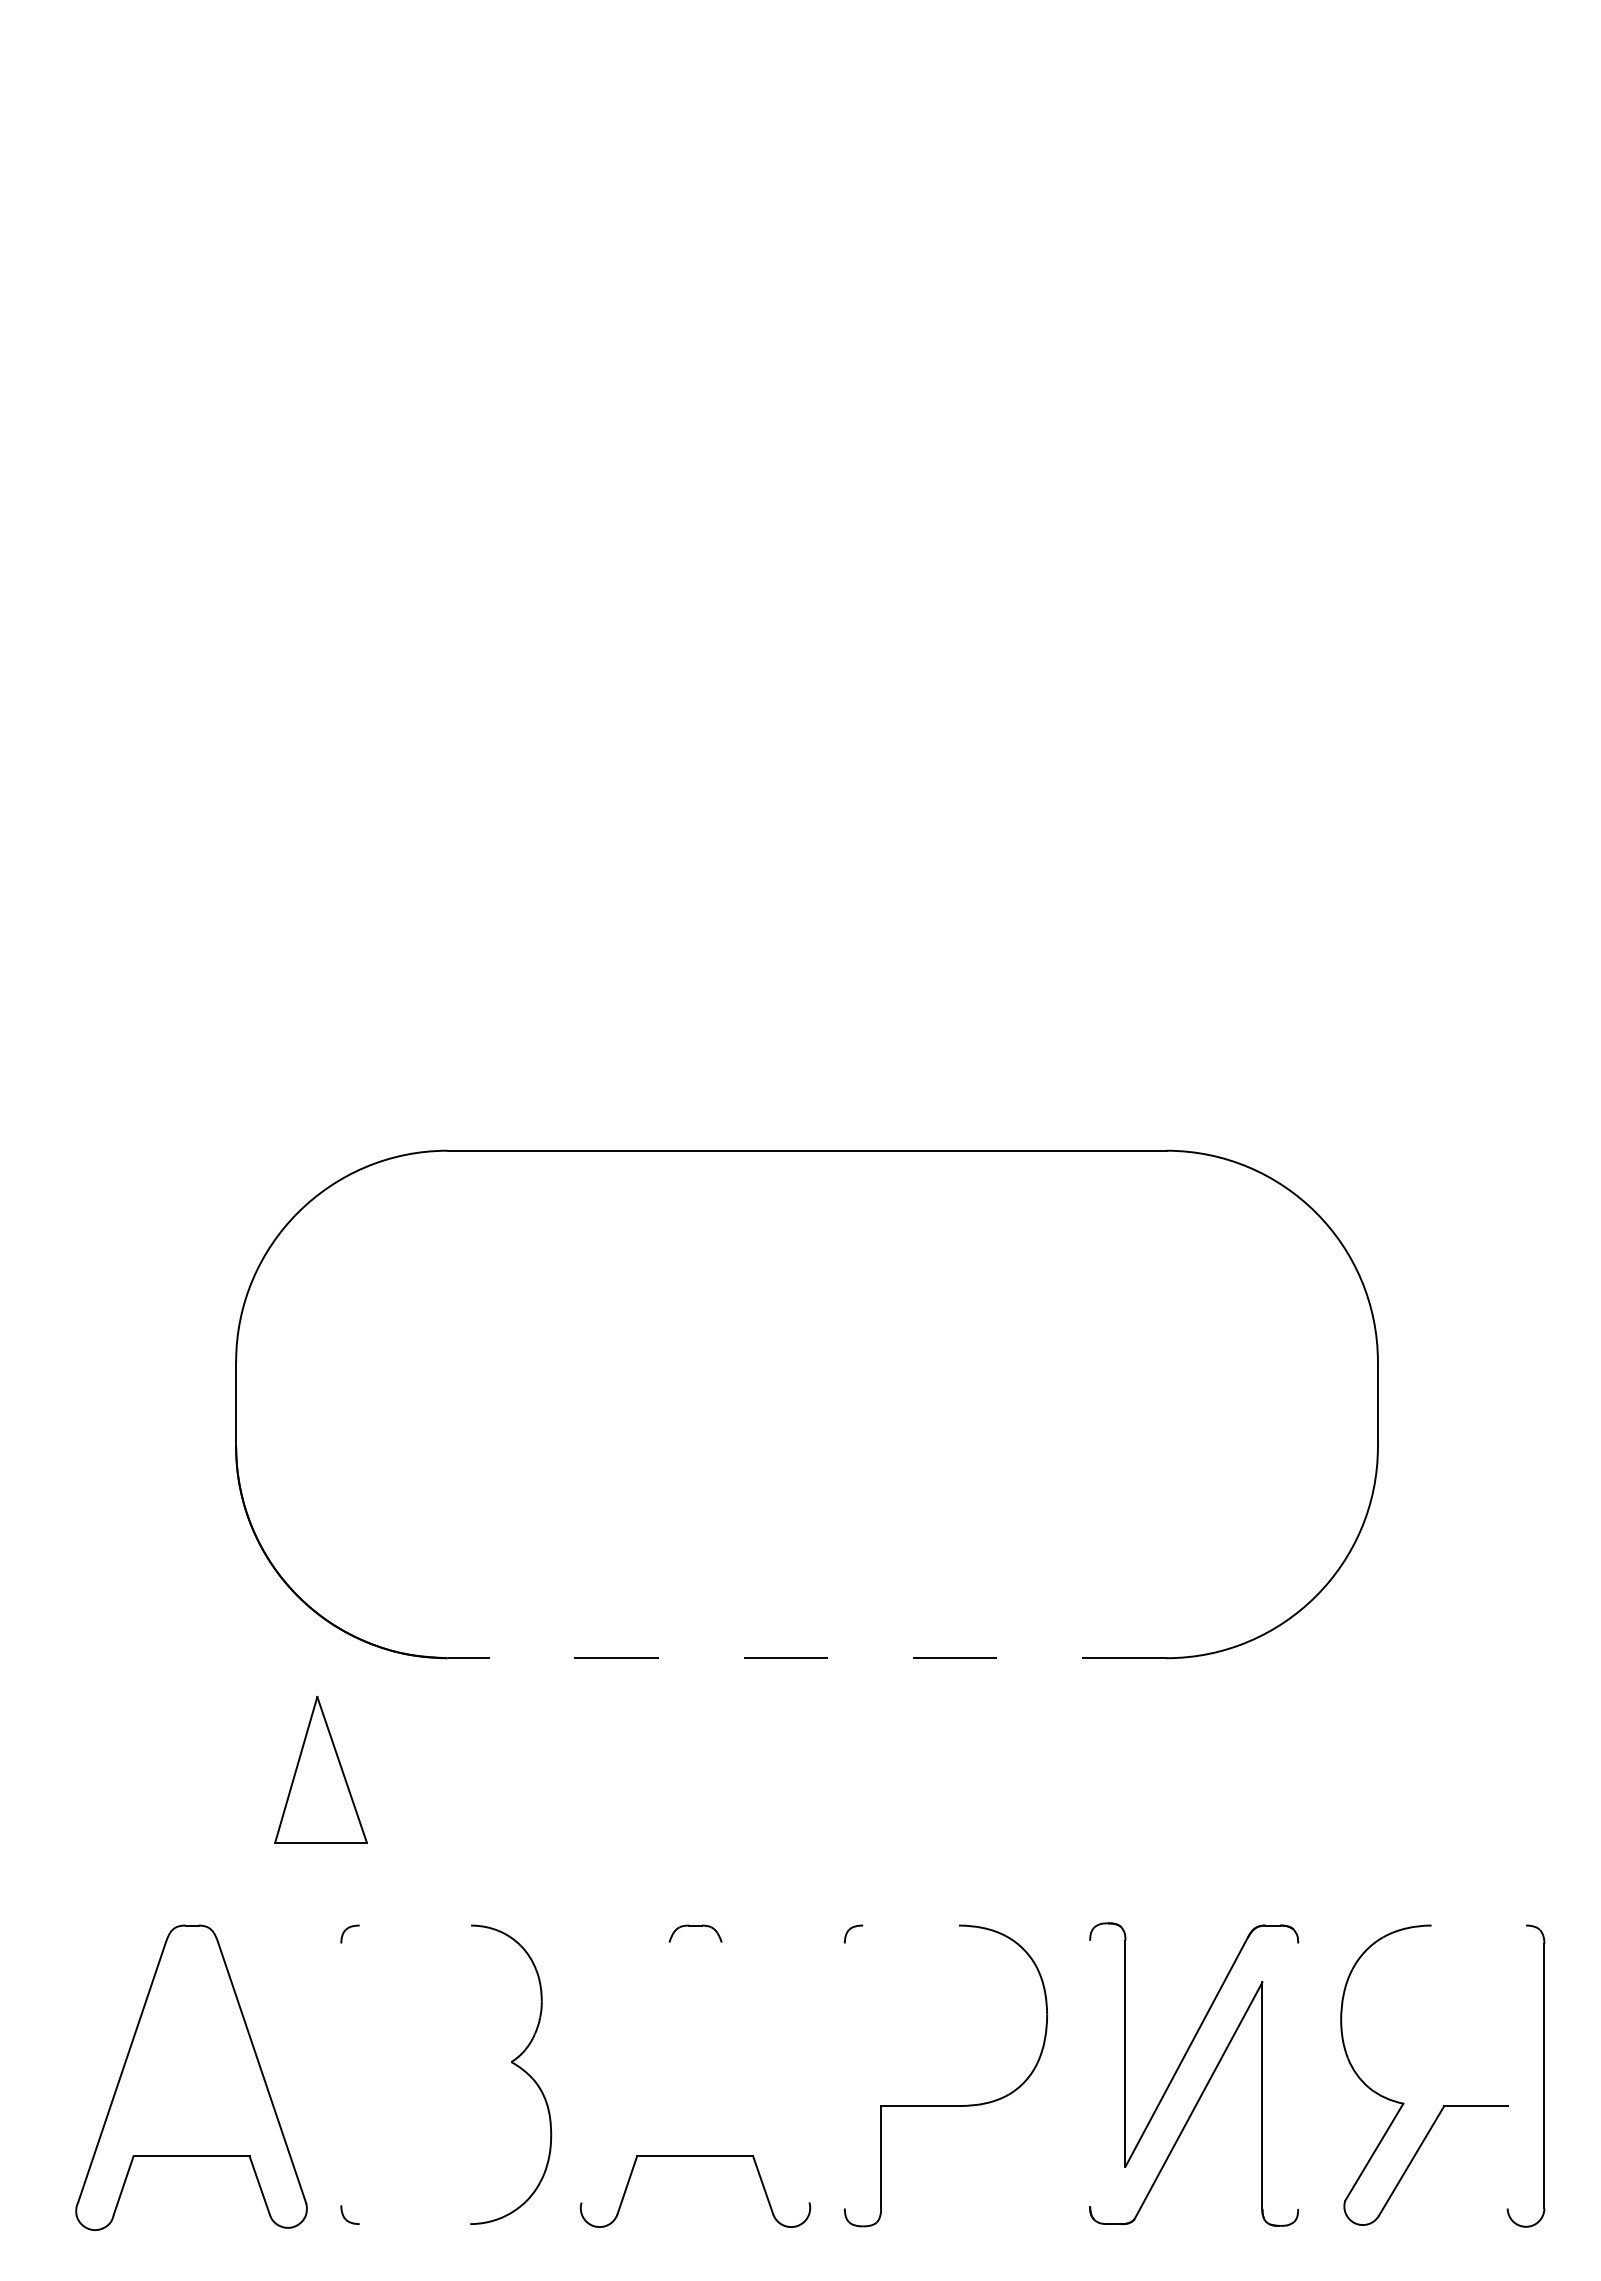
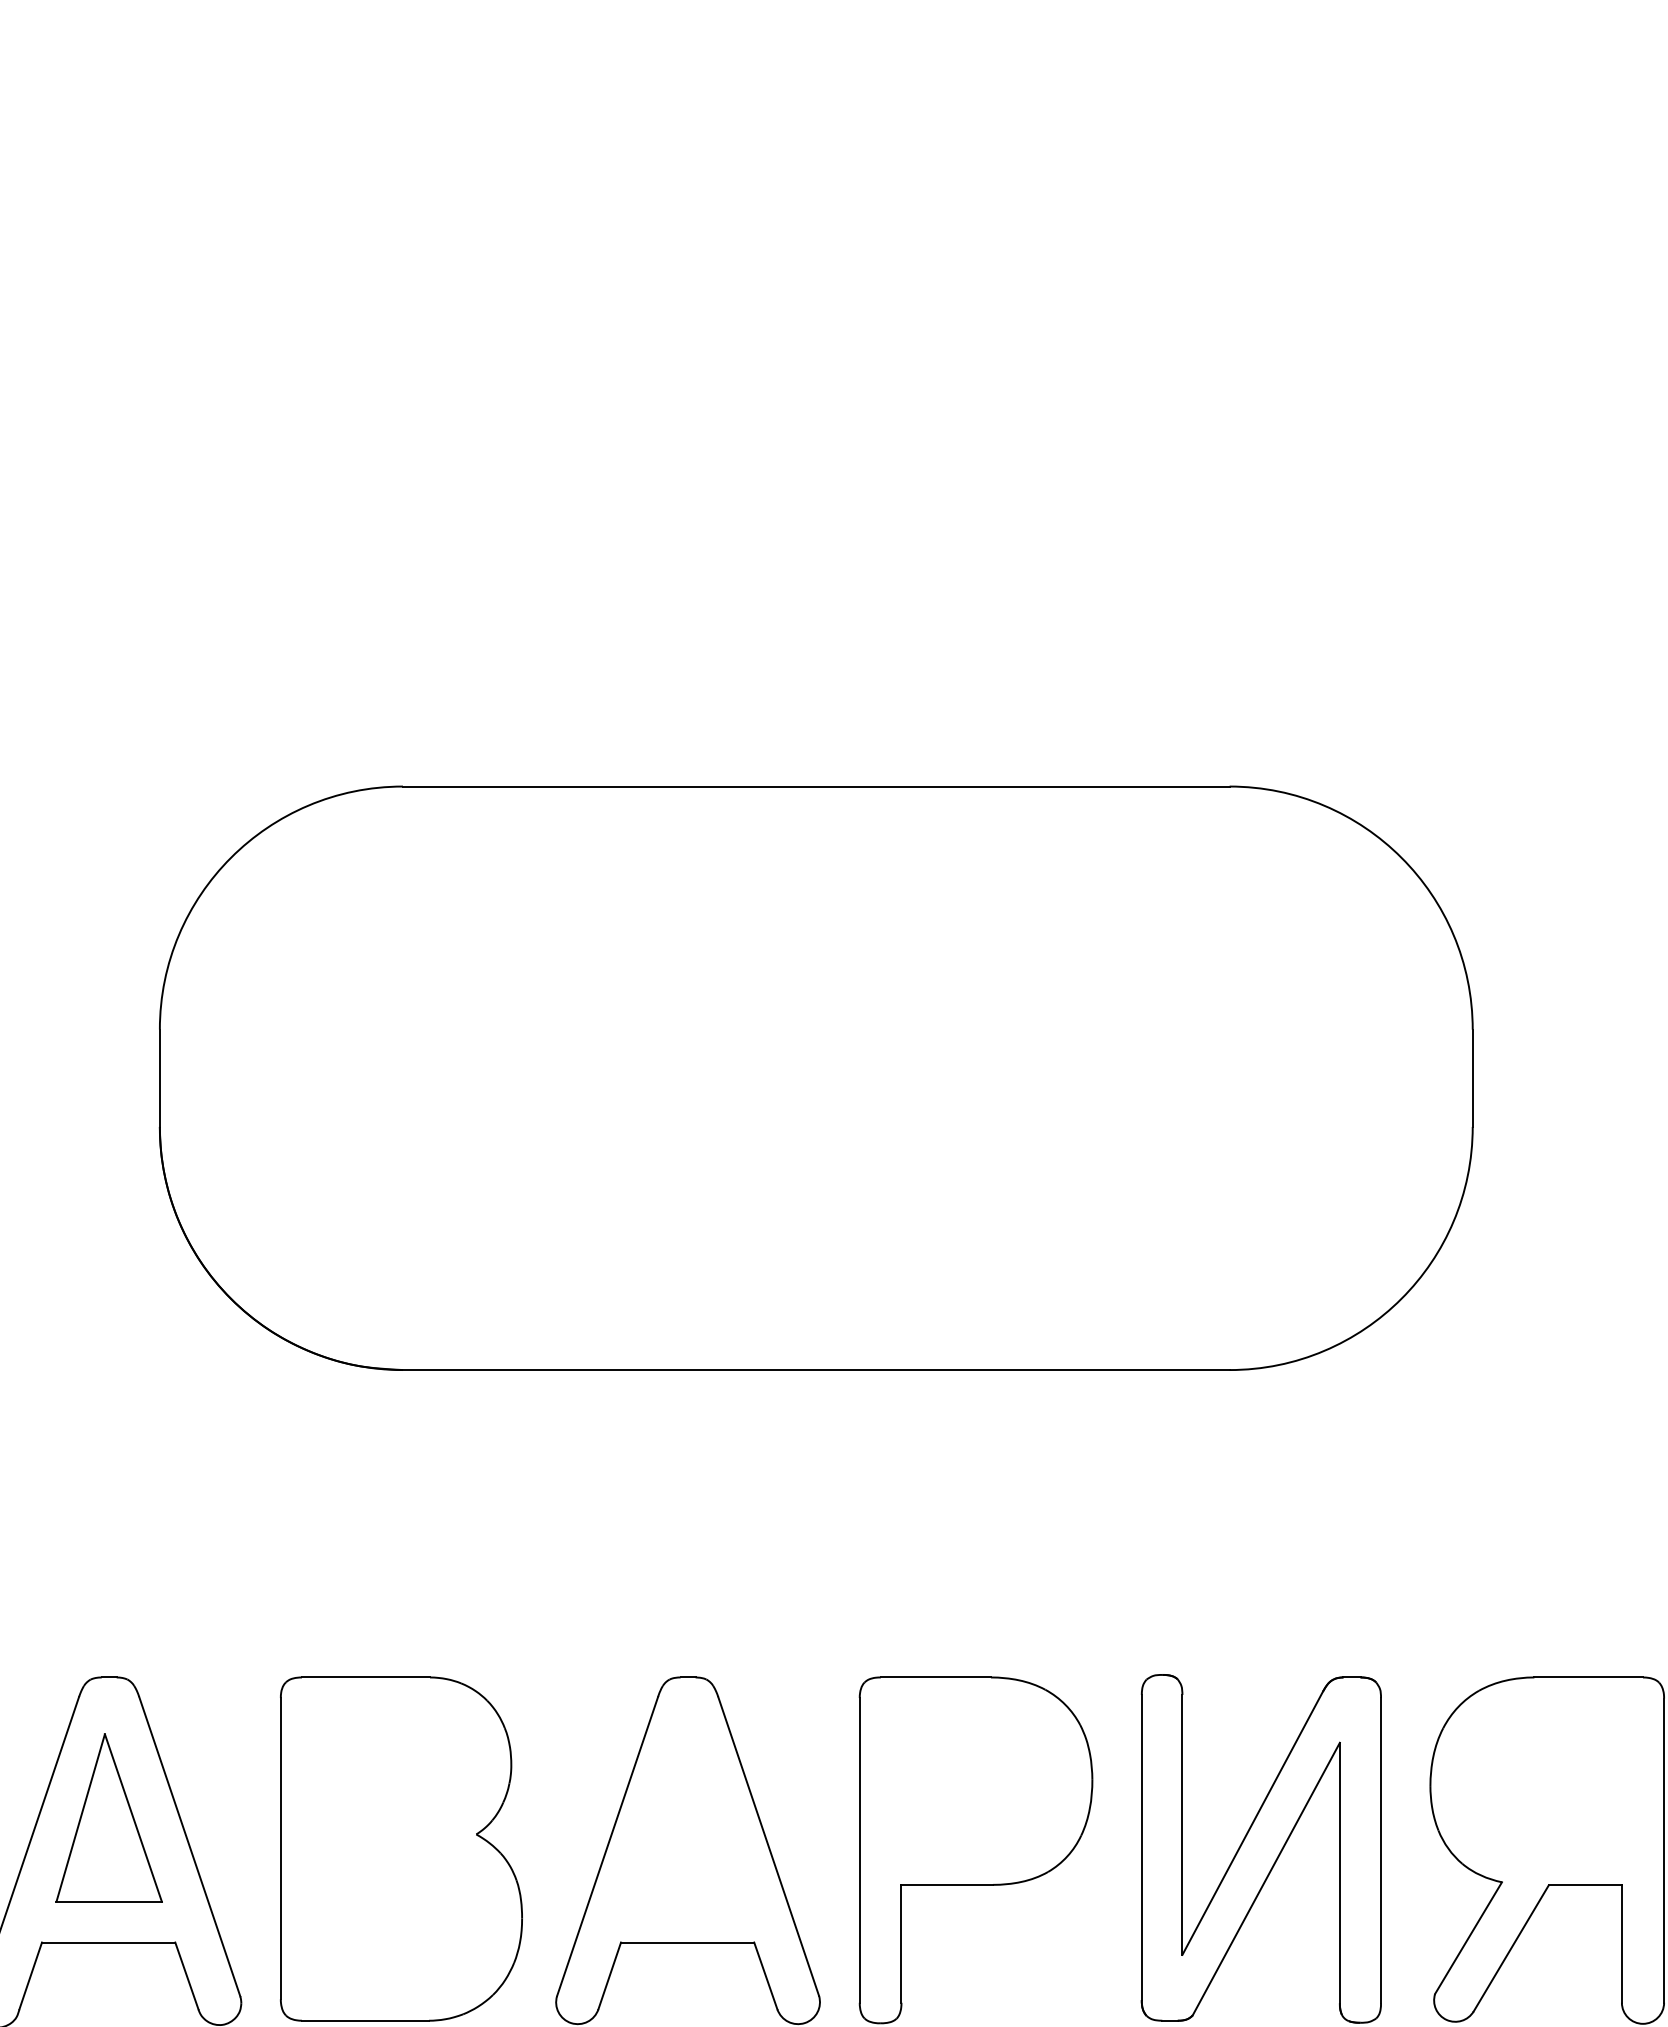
line: (806, 1658) -> (815, 1370), dashed -> solid
part: (320, 1769) -> (108, 1817), moved
line: (415, 1925) -> (366, 1677), added
line: (910, 1925) -> (935, 1677), added
line: (1478, 1925) -> (1588, 1677), added
line: (625, 2072) -> (607, 1846), added
line: (765, 2072) -> (768, 1846), added
line: (1090, 2073) -> (1142, 1847), added
line: (341, 2074) -> (281, 1848), added
line: (844, 2075) -> (859, 1849), added
line: (1298, 2075) -> (1381, 1849), added
line: (1507, 2157) -> (1621, 1944), added
line: (414, 2224) -> (364, 2021), added

